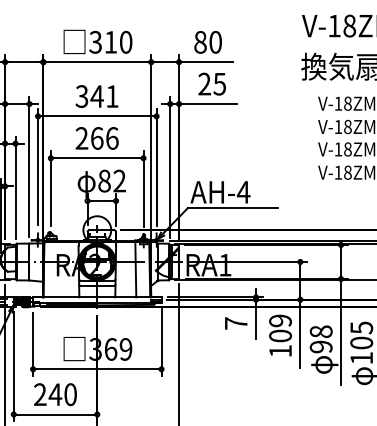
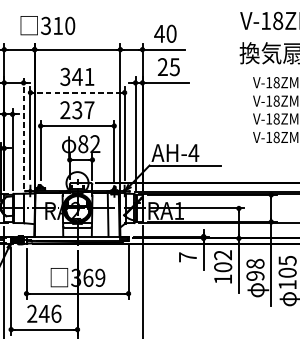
text: (97, 41) -> (47, 25), moved
text: (200, 42) -> (159, 34), 80 -> 40
line: (96, 116) -> (76, 92), solid -> dashed
text: (104, 138) -> (83, 110), 266 -> 237
line: (29, 166) -> (23, 132), solid -> dashed
text: (280, 320) -> (223, 254), 109 -> 102
text: (70, 394) -> (56, 313), 240 -> 246

